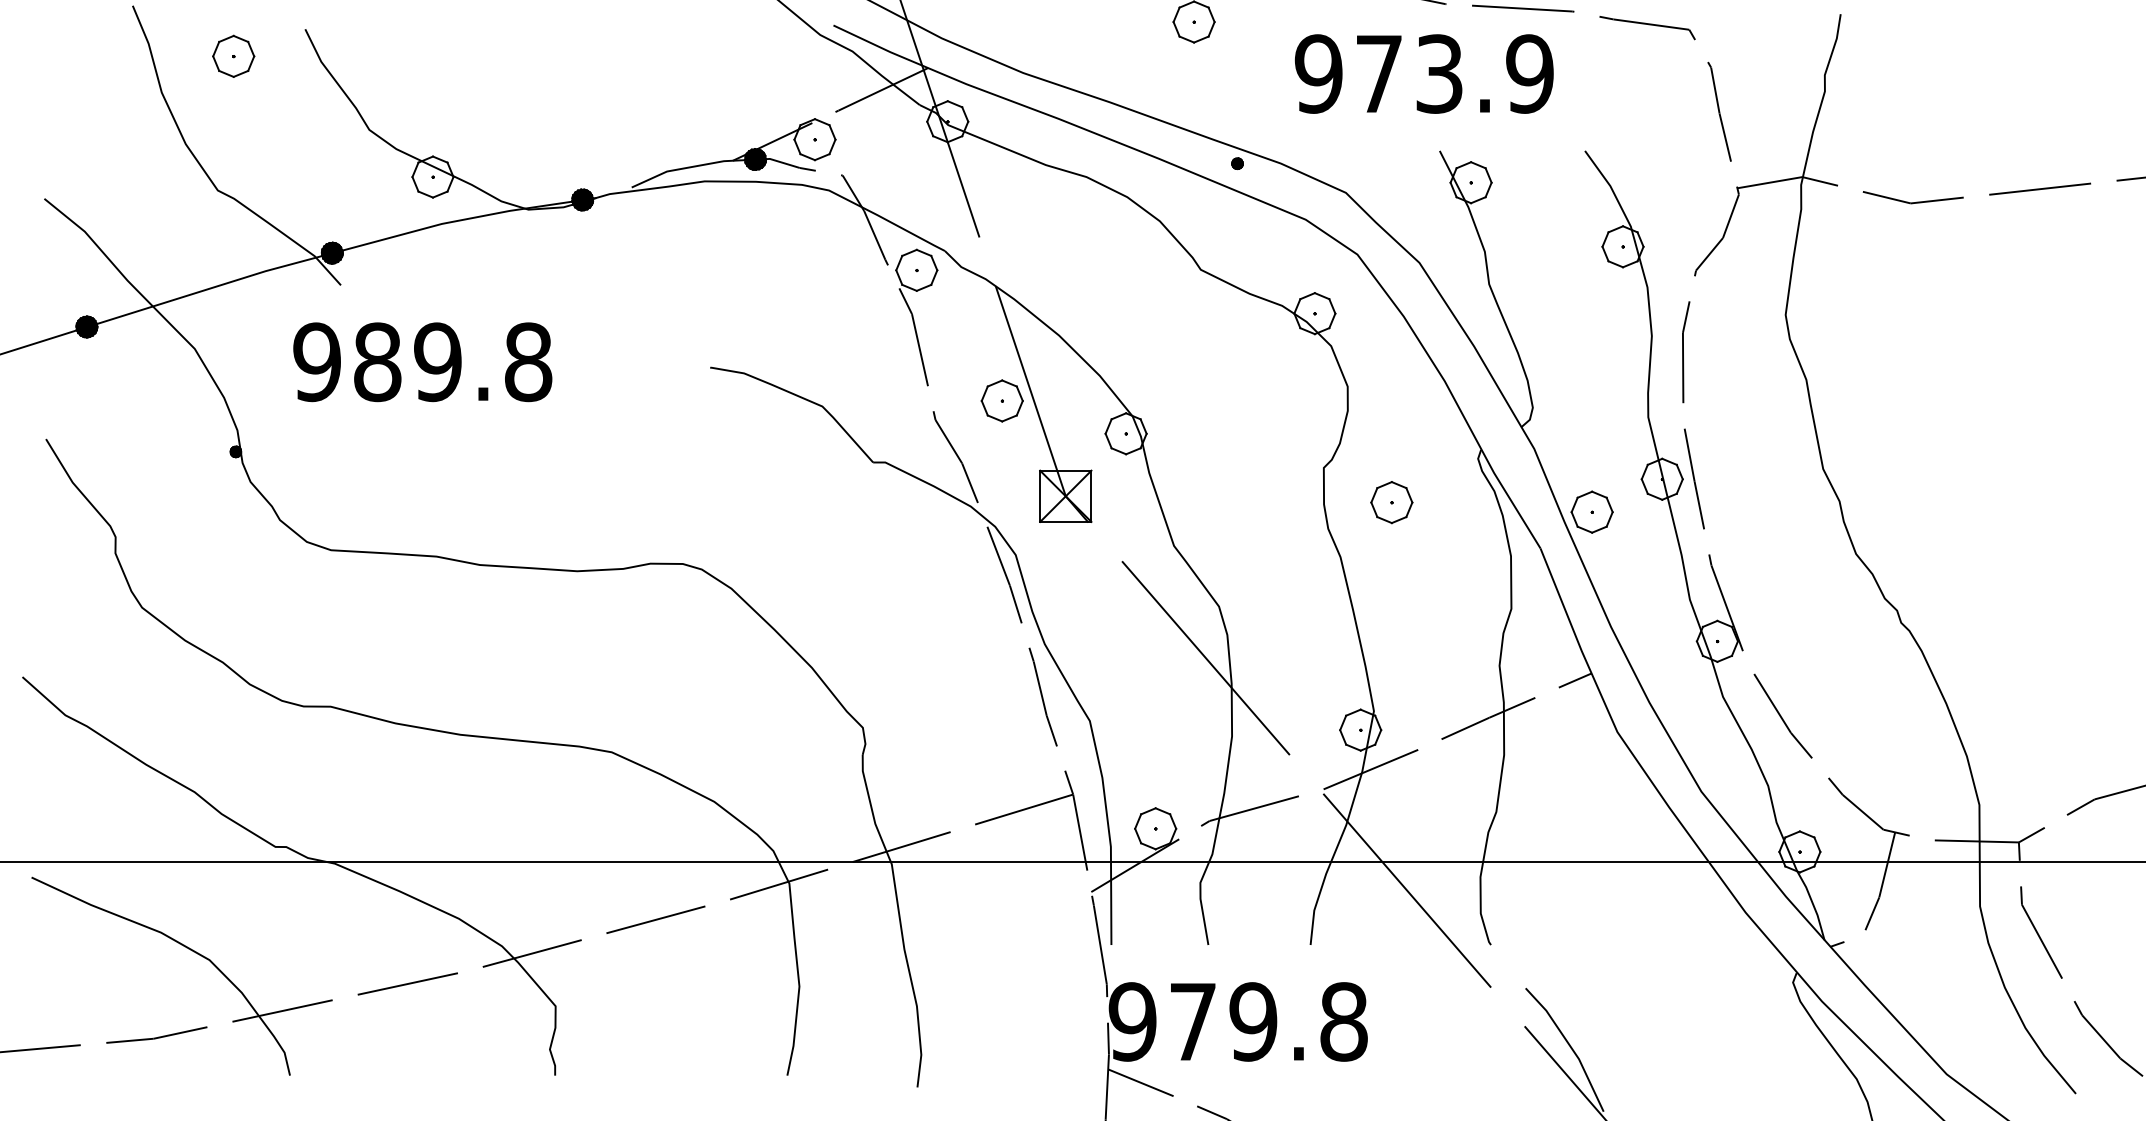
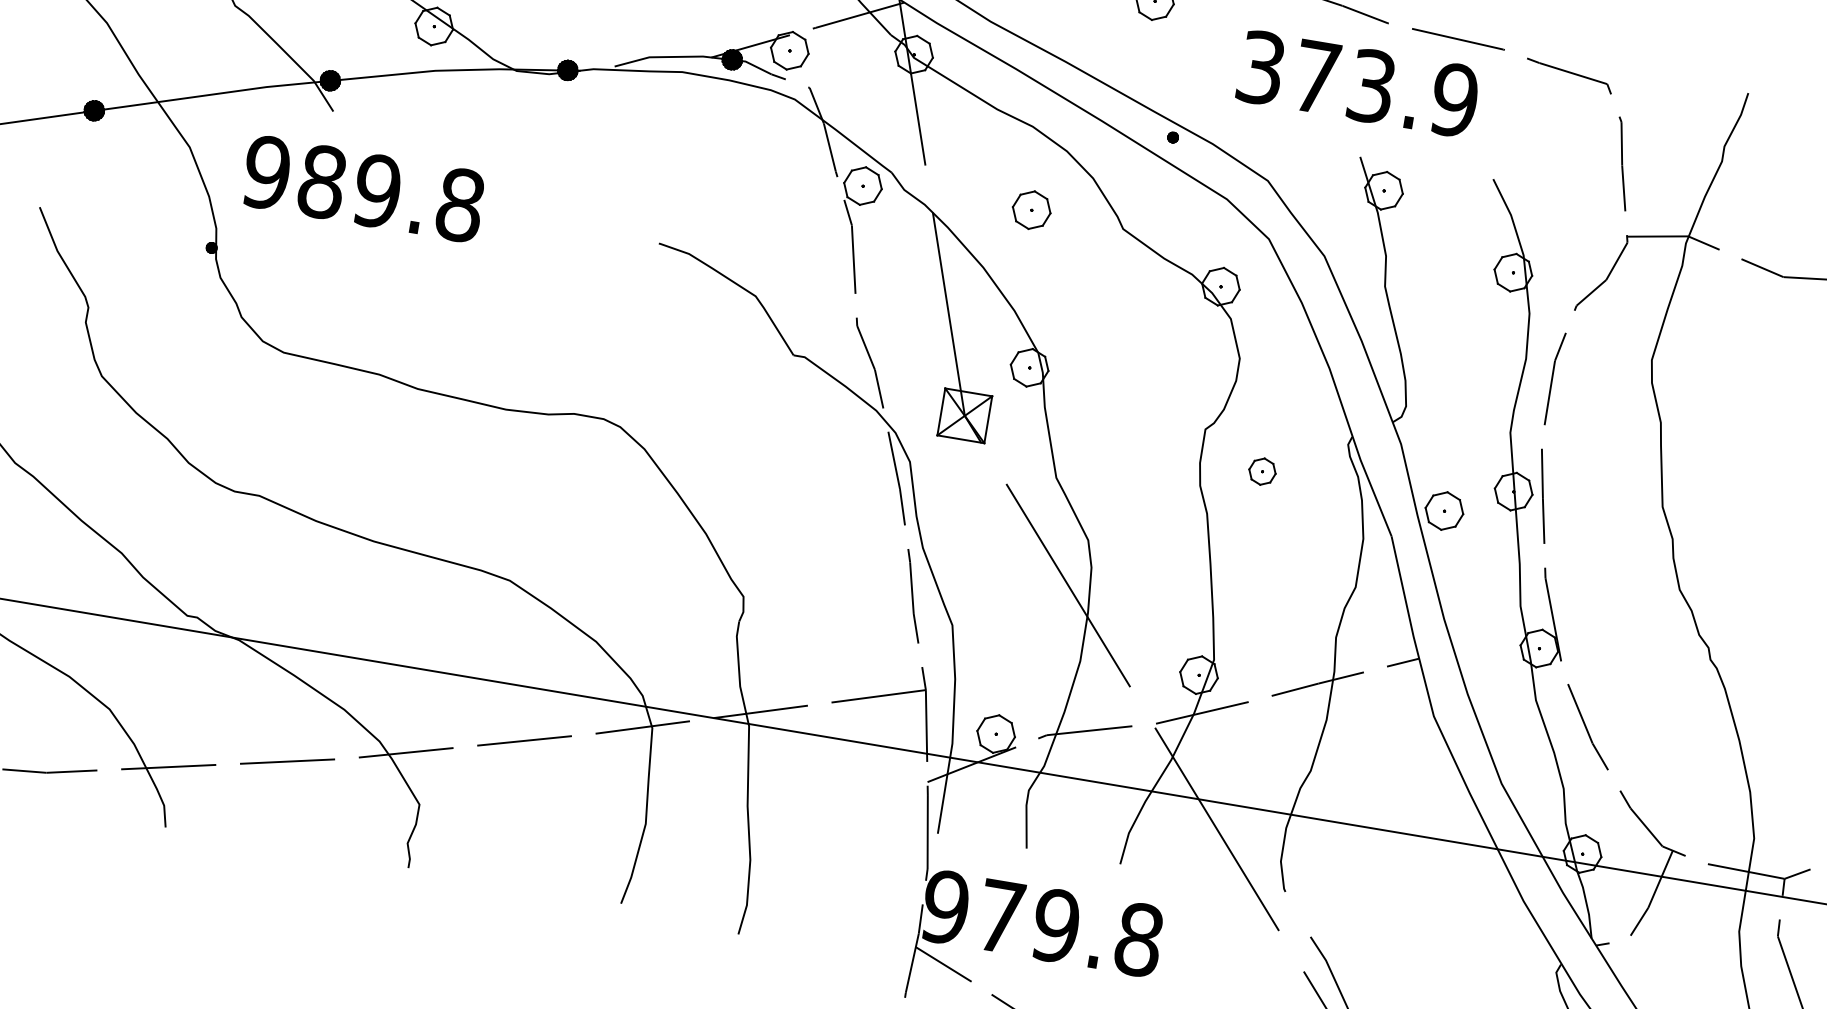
text: (1318, 73) -> (1261, 67), 973.9 -> 373.9
text: (422, 362) -> (363, 189), moved
part: (1001, 400) -> (1031, 209), moved
part: (1391, 502) -> (1262, 471), size x0.7

